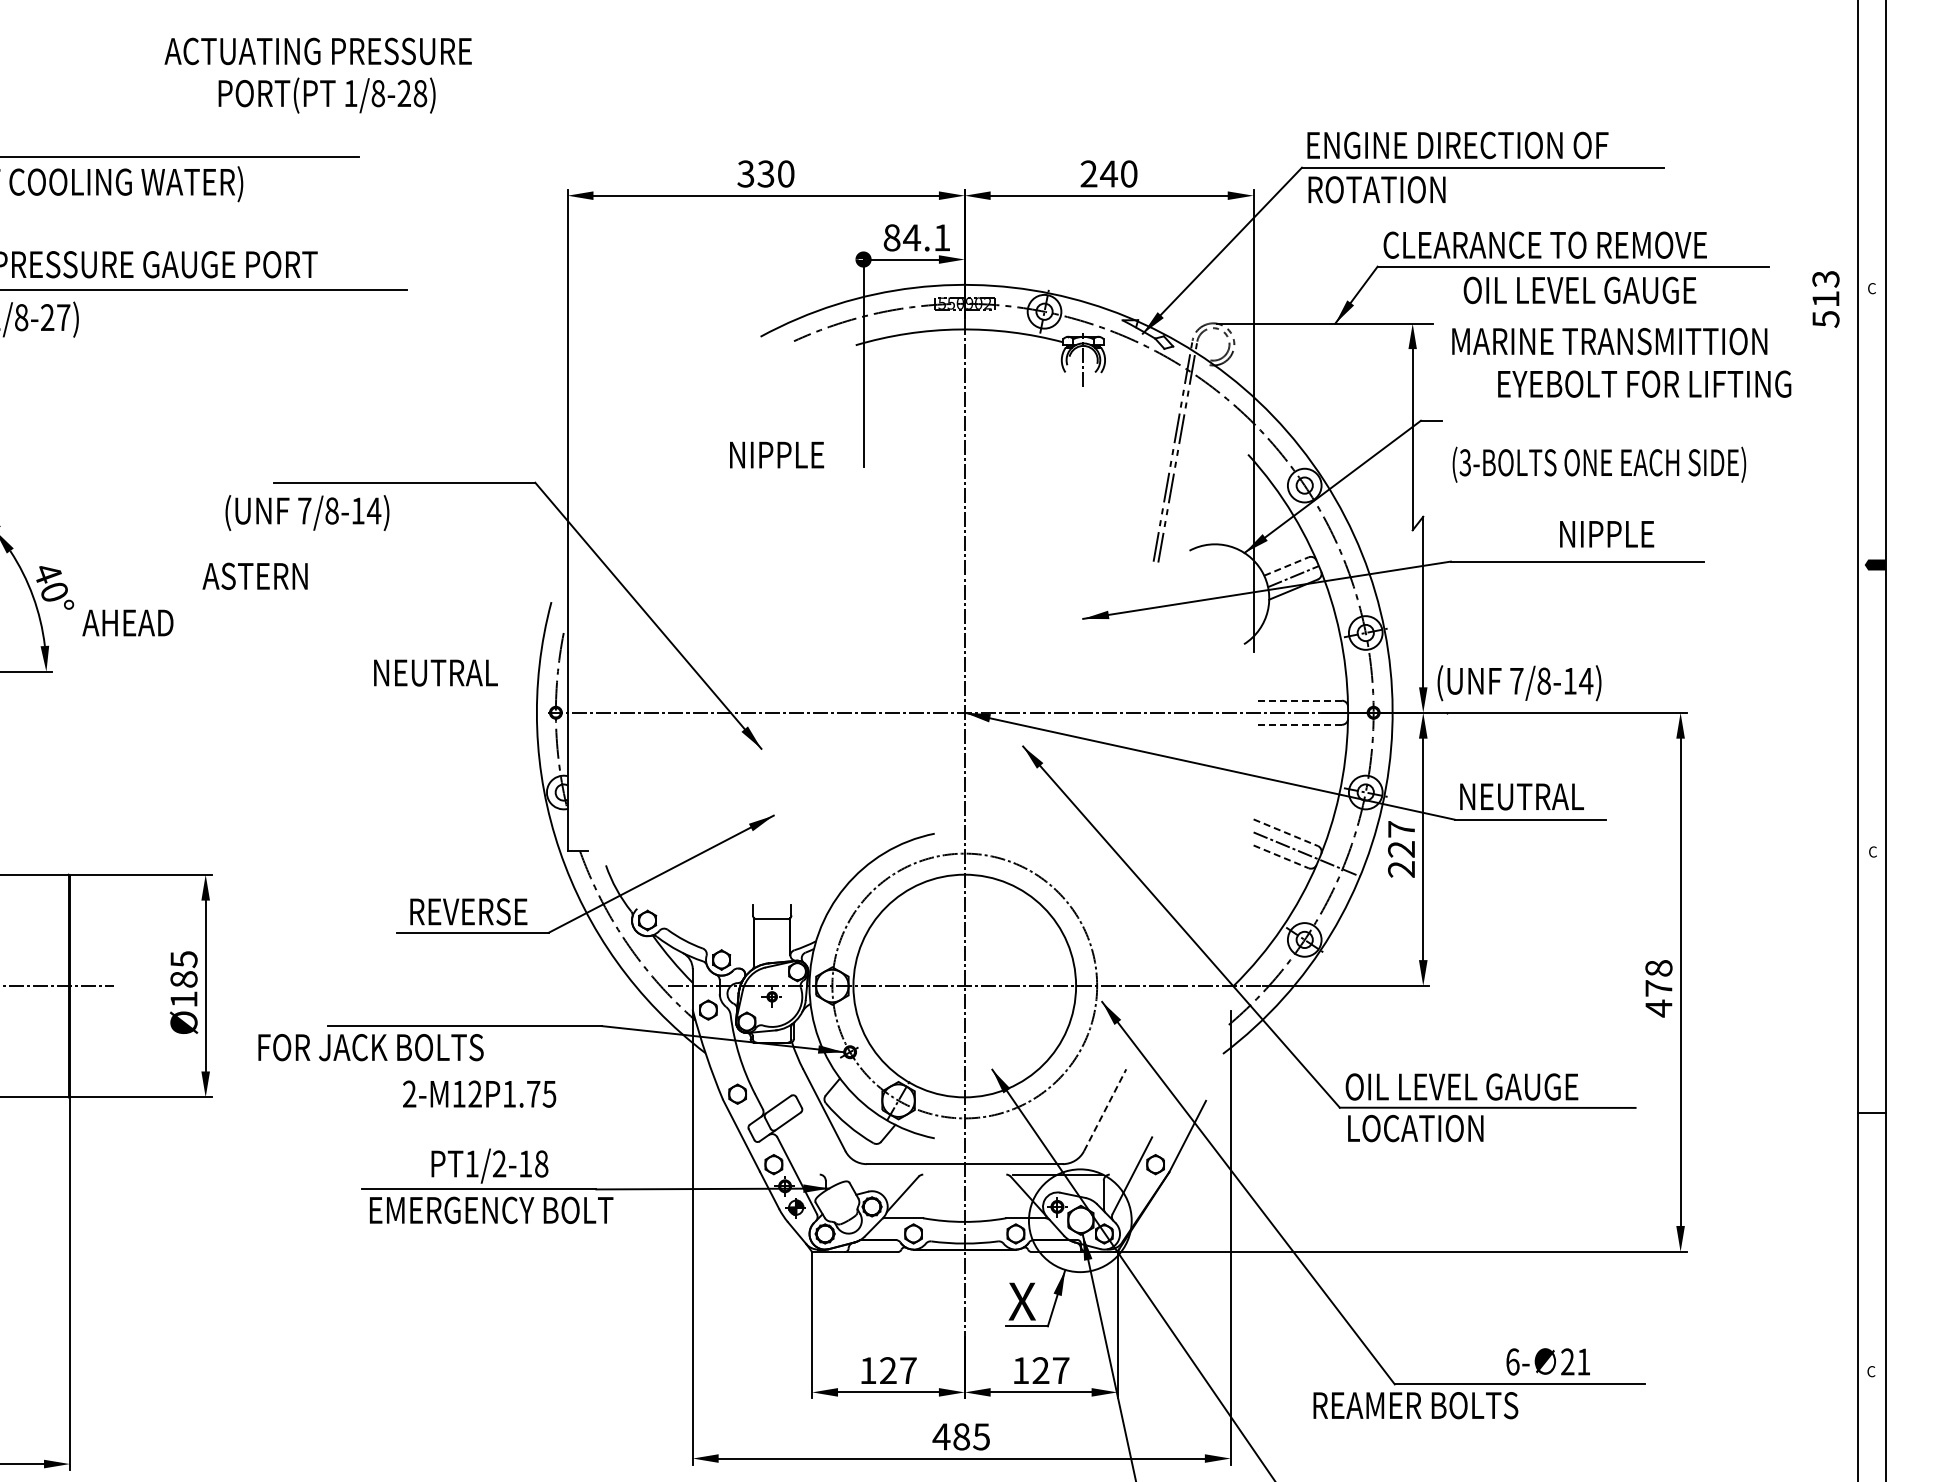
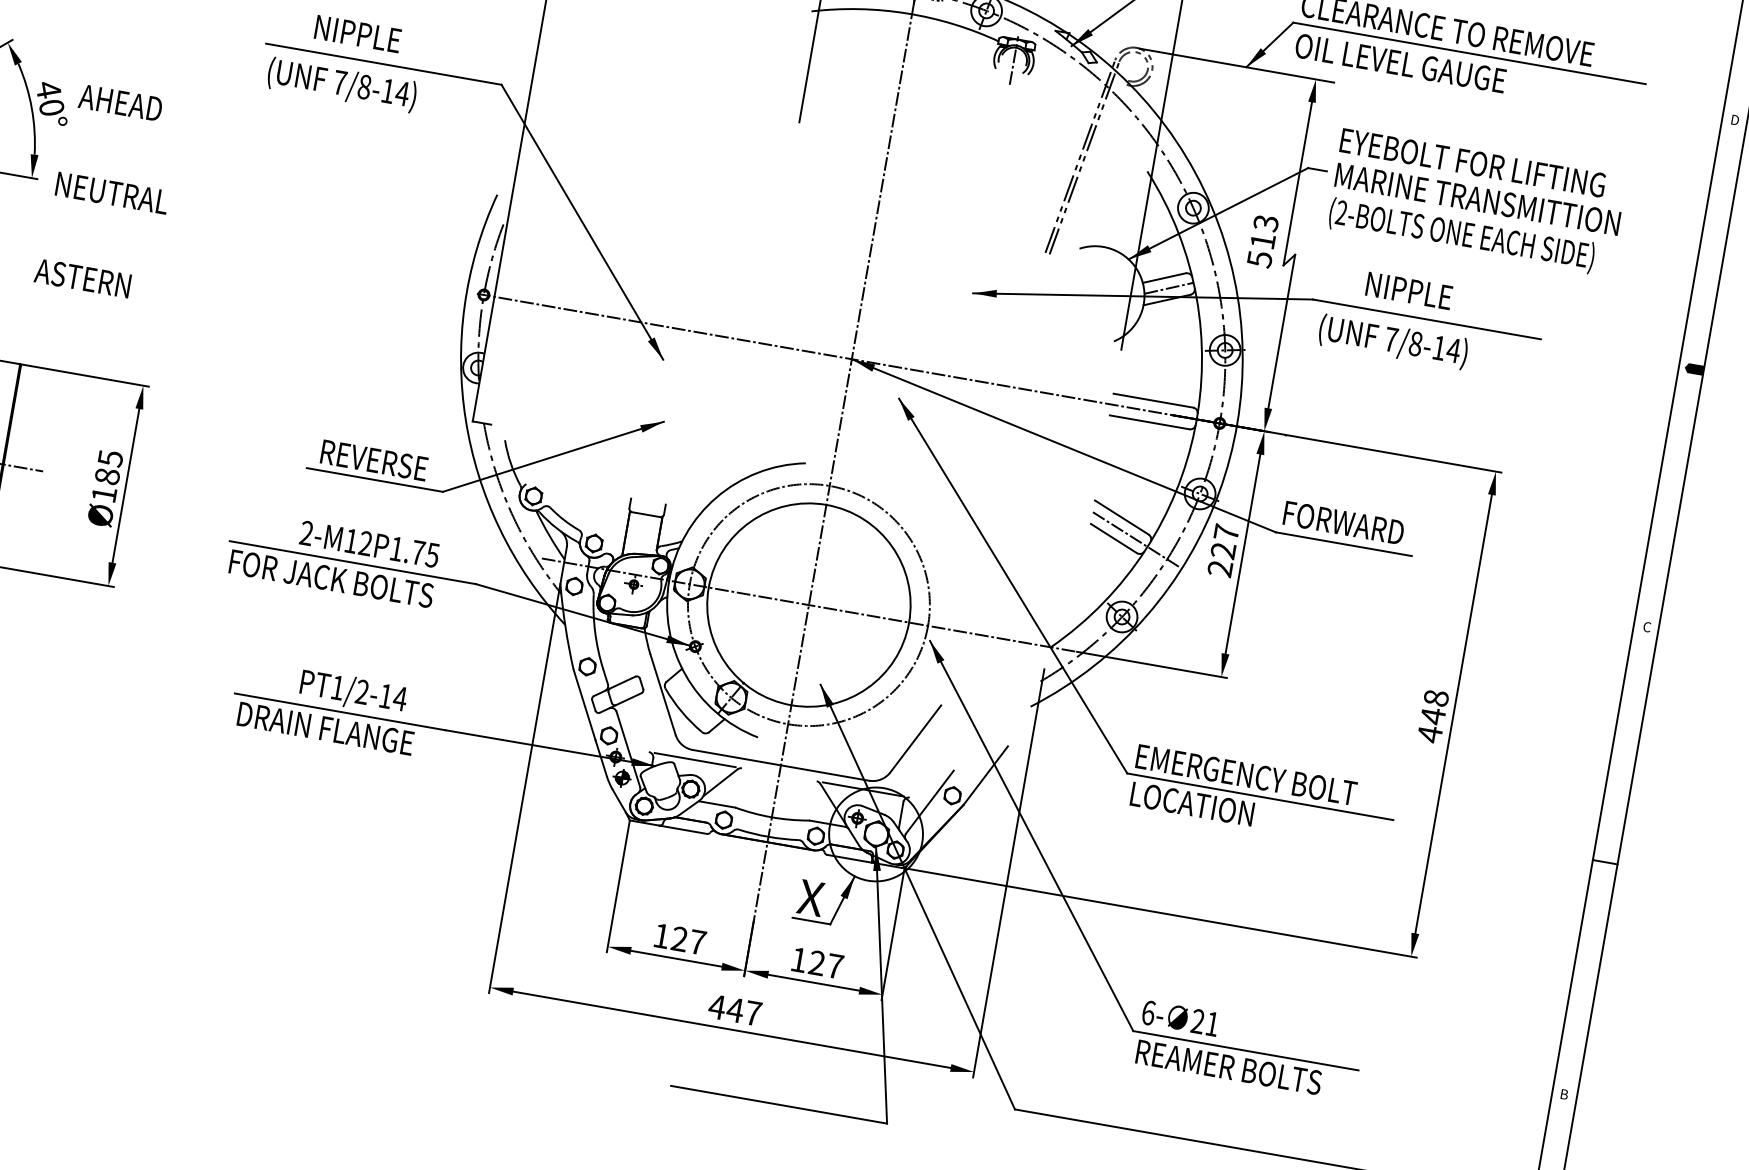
text: (1872, 288) -> (1735, 120), C -> D
text: (1579, 290) -> (1400, 63), moved
text: (1825, 299) -> (1262, 241), moved
text: (1609, 341) -> (1477, 199), moved
text: (1644, 383) -> (1472, 162), moved
text: (777, 454) -> (358, 33), moved
text: (1465, 462) -> (1341, 212), (3-BOLTS -> (2-BOLTS
text: (307, 512) -> (342, 84), moved
text: (1607, 534) -> (1409, 291), moved
line: (1286, 566) -> (1164, 278), dashed -> solid
text: (254, 575) -> (82, 277), moved
text: (127, 622) -> (120, 102), moved
text: (435, 672) -> (111, 192), moved
text: (1519, 683) -> (1393, 342), moved
line: (1297, 700) -> (1153, 400), dashed -> solid
line: (1297, 724) -> (1149, 422), dashed -> solid
text: (1527, 796) -> (1345, 522), NEUTRAL -> FORWARD
line: (1285, 832) -> (1121, 517), dashed -> solid
line: (1281, 856) -> (1114, 538), dashed -> solid
text: (1658, 988) -> (1432, 716), 478 -> 448
text: (370, 1047) -> (331, 578), moved
text: (1467, 1086) -> (1245, 774), OIL LEVEL GAUGE -> EMERGENCY BOLT
text: (479, 1093) -> (369, 543), moved
line: (1105, 1109) -> (916, 738), dashed -> solid
text: (541, 1163) -> (400, 698), PT1/2-18 -> PT1/2-14
line: (871, 1174) -> (695, 760), added
text: (492, 1210) -> (348, 732), EMERGENCY BOLT -> DRAIN FLANGE
text: (1547, 1361) -> (1179, 1017), moved
text: (1871, 1371) -> (1564, 1094), C -> B
text: (1415, 1405) -> (1228, 1067), moved
text: (971, 1436) -> (744, 1011), 485 -> 447

